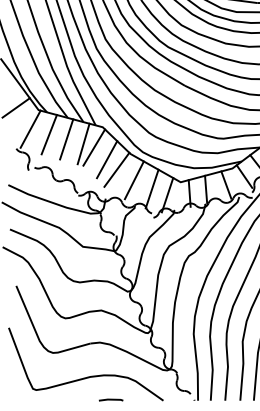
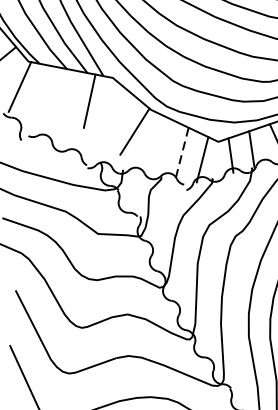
line: (48, 134) -> (43, 92), removed
line: (66, 139) -> (67, 96), removed
line: (94, 147) -> (104, 104), removed
line: (107, 159) -> (121, 119), removed
line: (133, 180) -> (157, 143), removed
line: (151, 189) -> (181, 153), solid -> dashed

